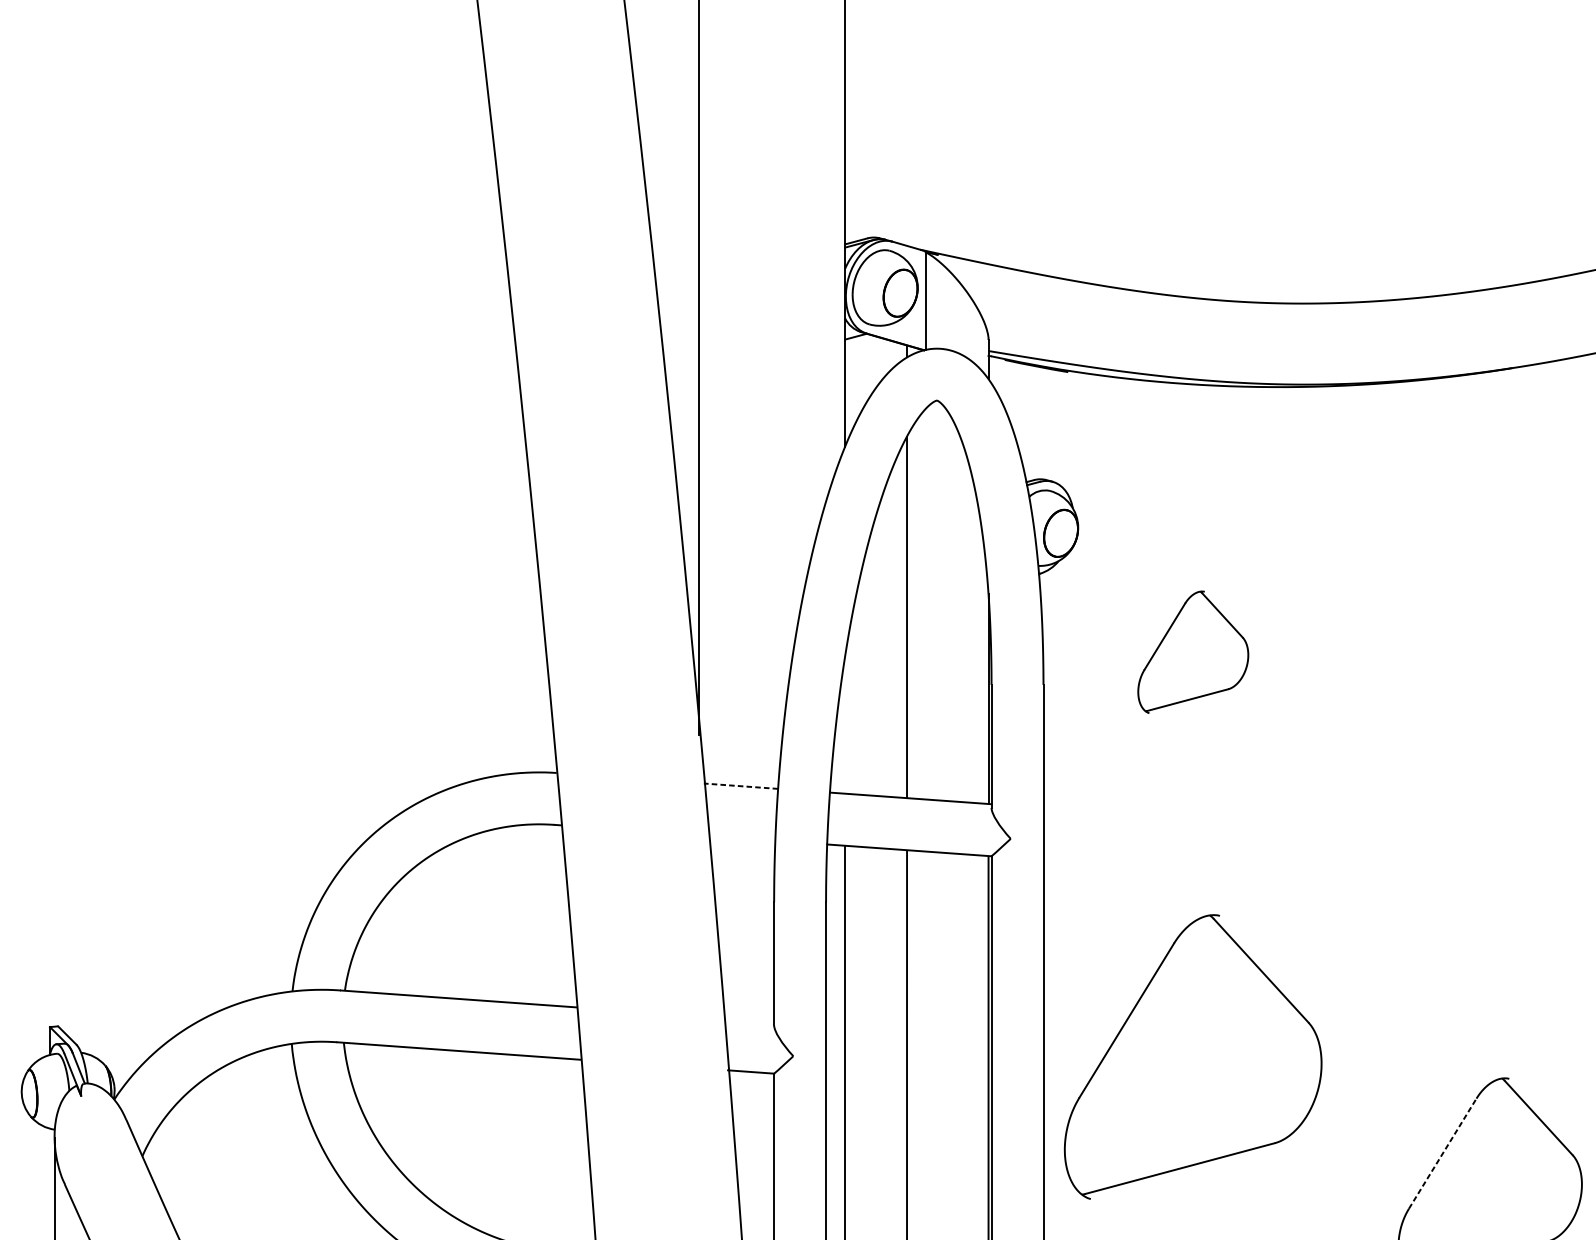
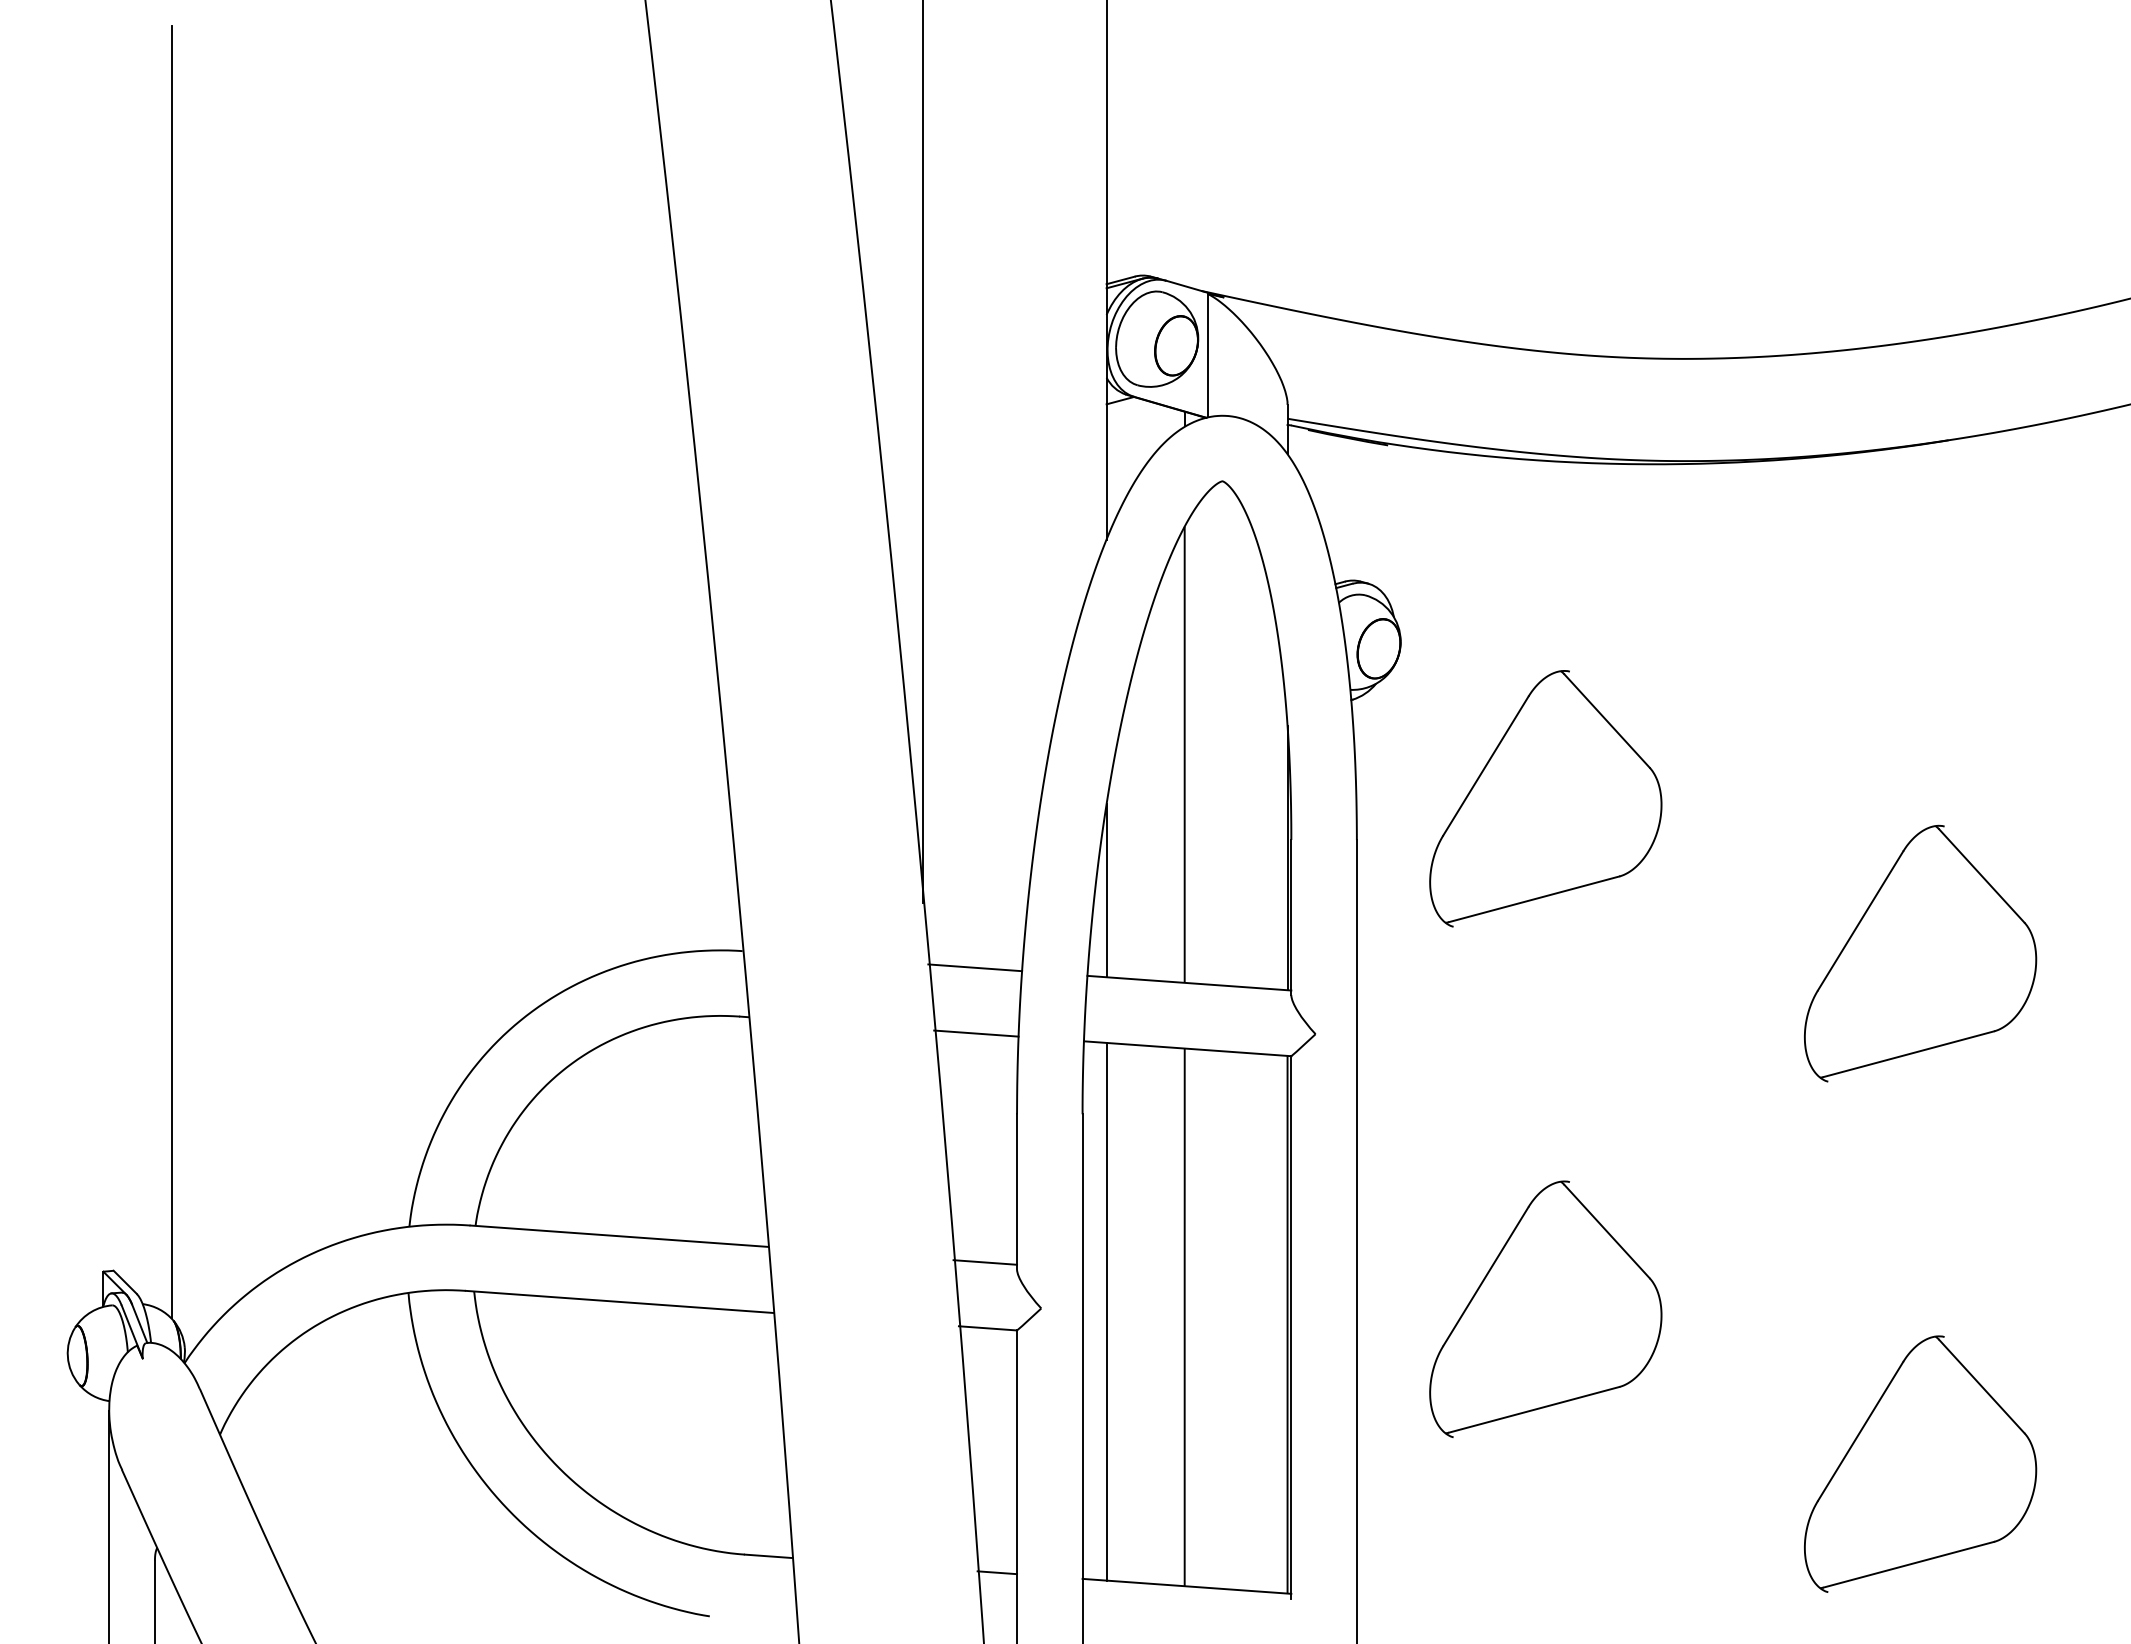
line: (103, 552) -> (171, 672), added
part: (1192, 652) -> (1545, 798), size x1.67
line: (845, 724) -> (1106, 890), added
part: (1490, 774) -> (1920, 953), added
line: (741, 785) -> (975, 967), dashed -> solid
line: (742, 838) -> (976, 1033), added
line: (749, 1019) -> (985, 1262), added
part: (1192, 1056) -> (1545, 1308), size x0.71
line: (1442, 1153) -> (1860, 1431), dashed -> solid

